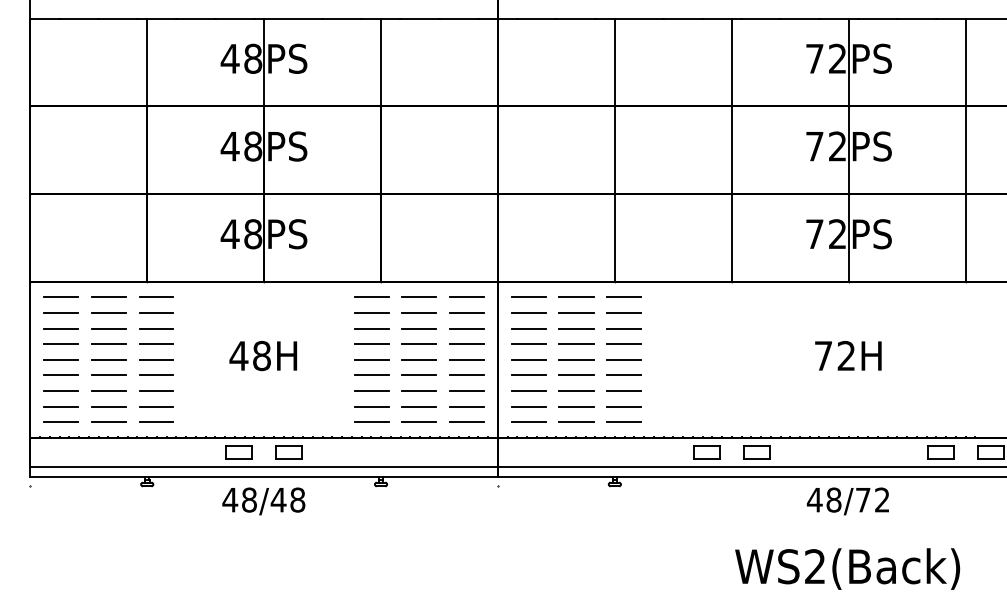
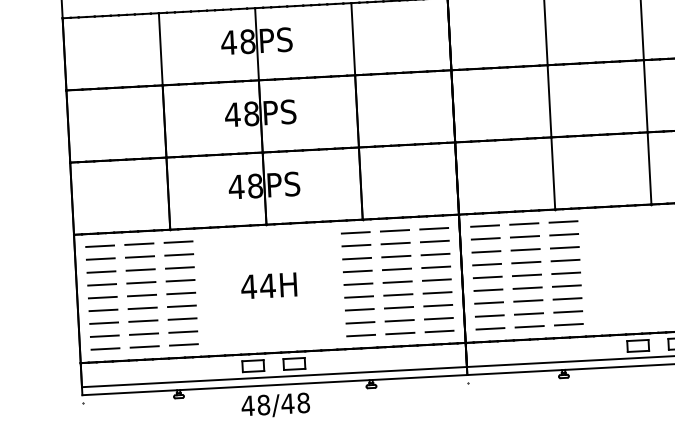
text: (261, 356) -> (267, 286), 48H -> 44H

